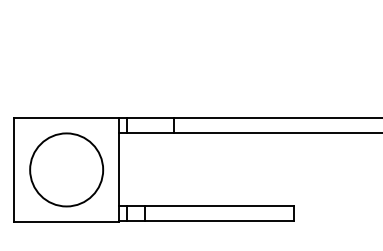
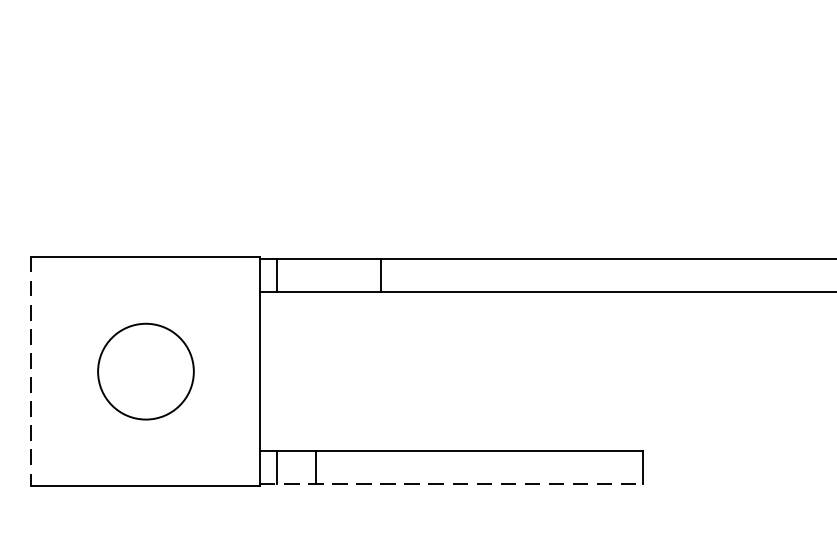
circle: (66, 169) -> (145, 370), size x0.6
line: (14, 170) -> (31, 372), solid -> dashed
line: (206, 221) -> (451, 484), solid -> dashed

